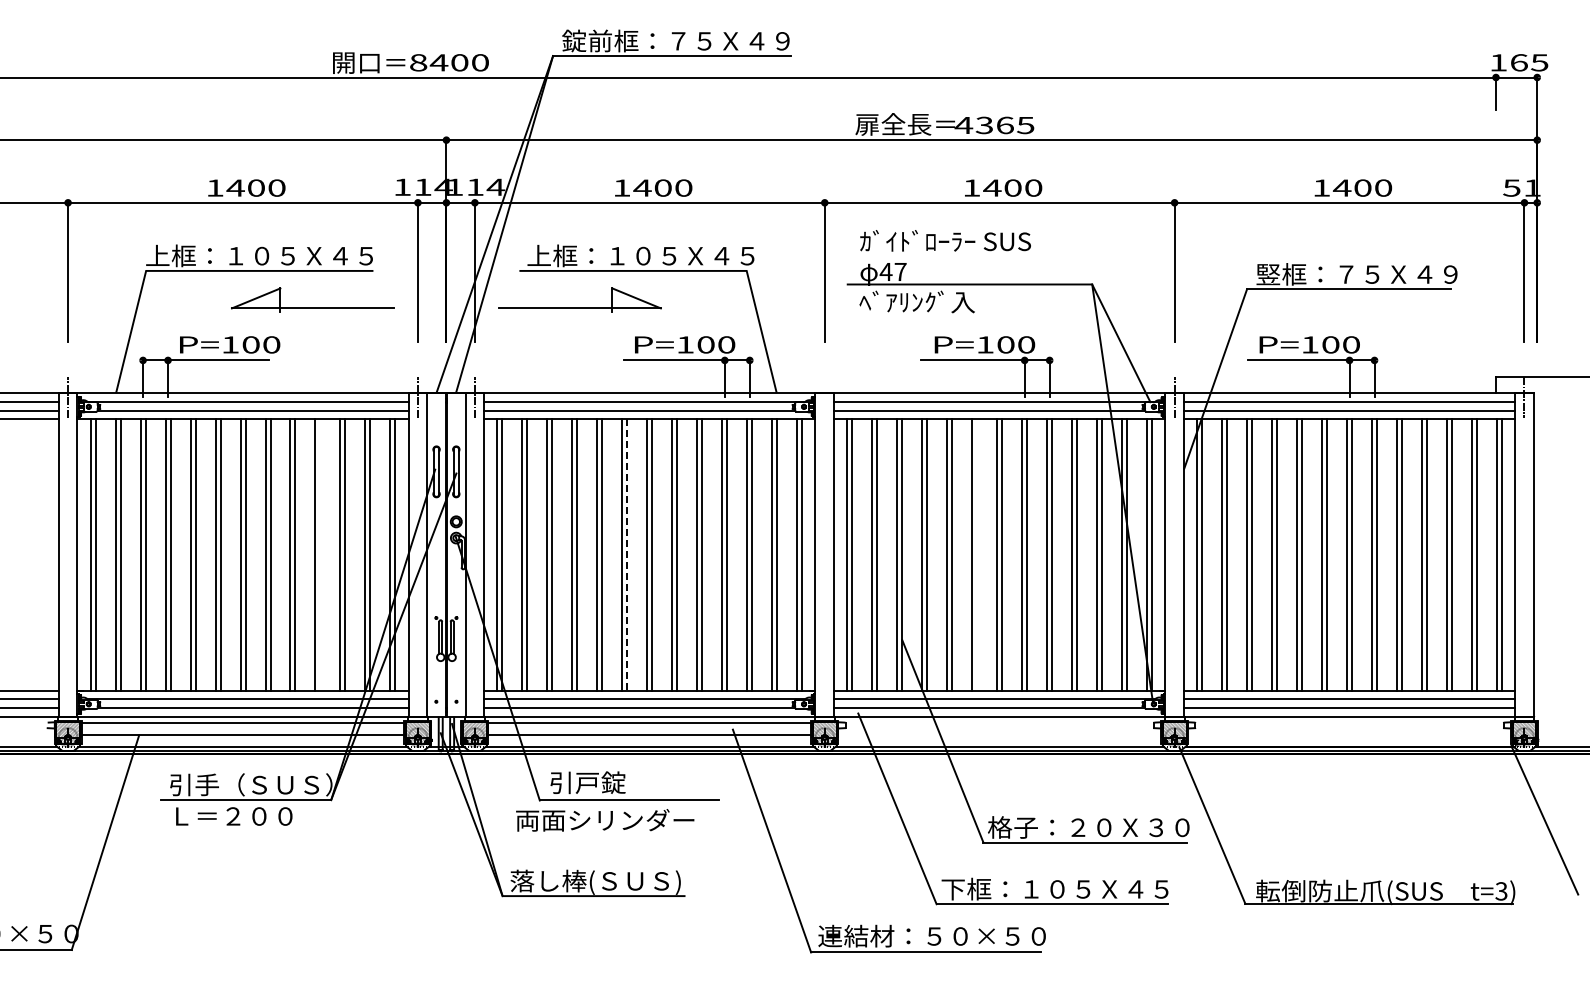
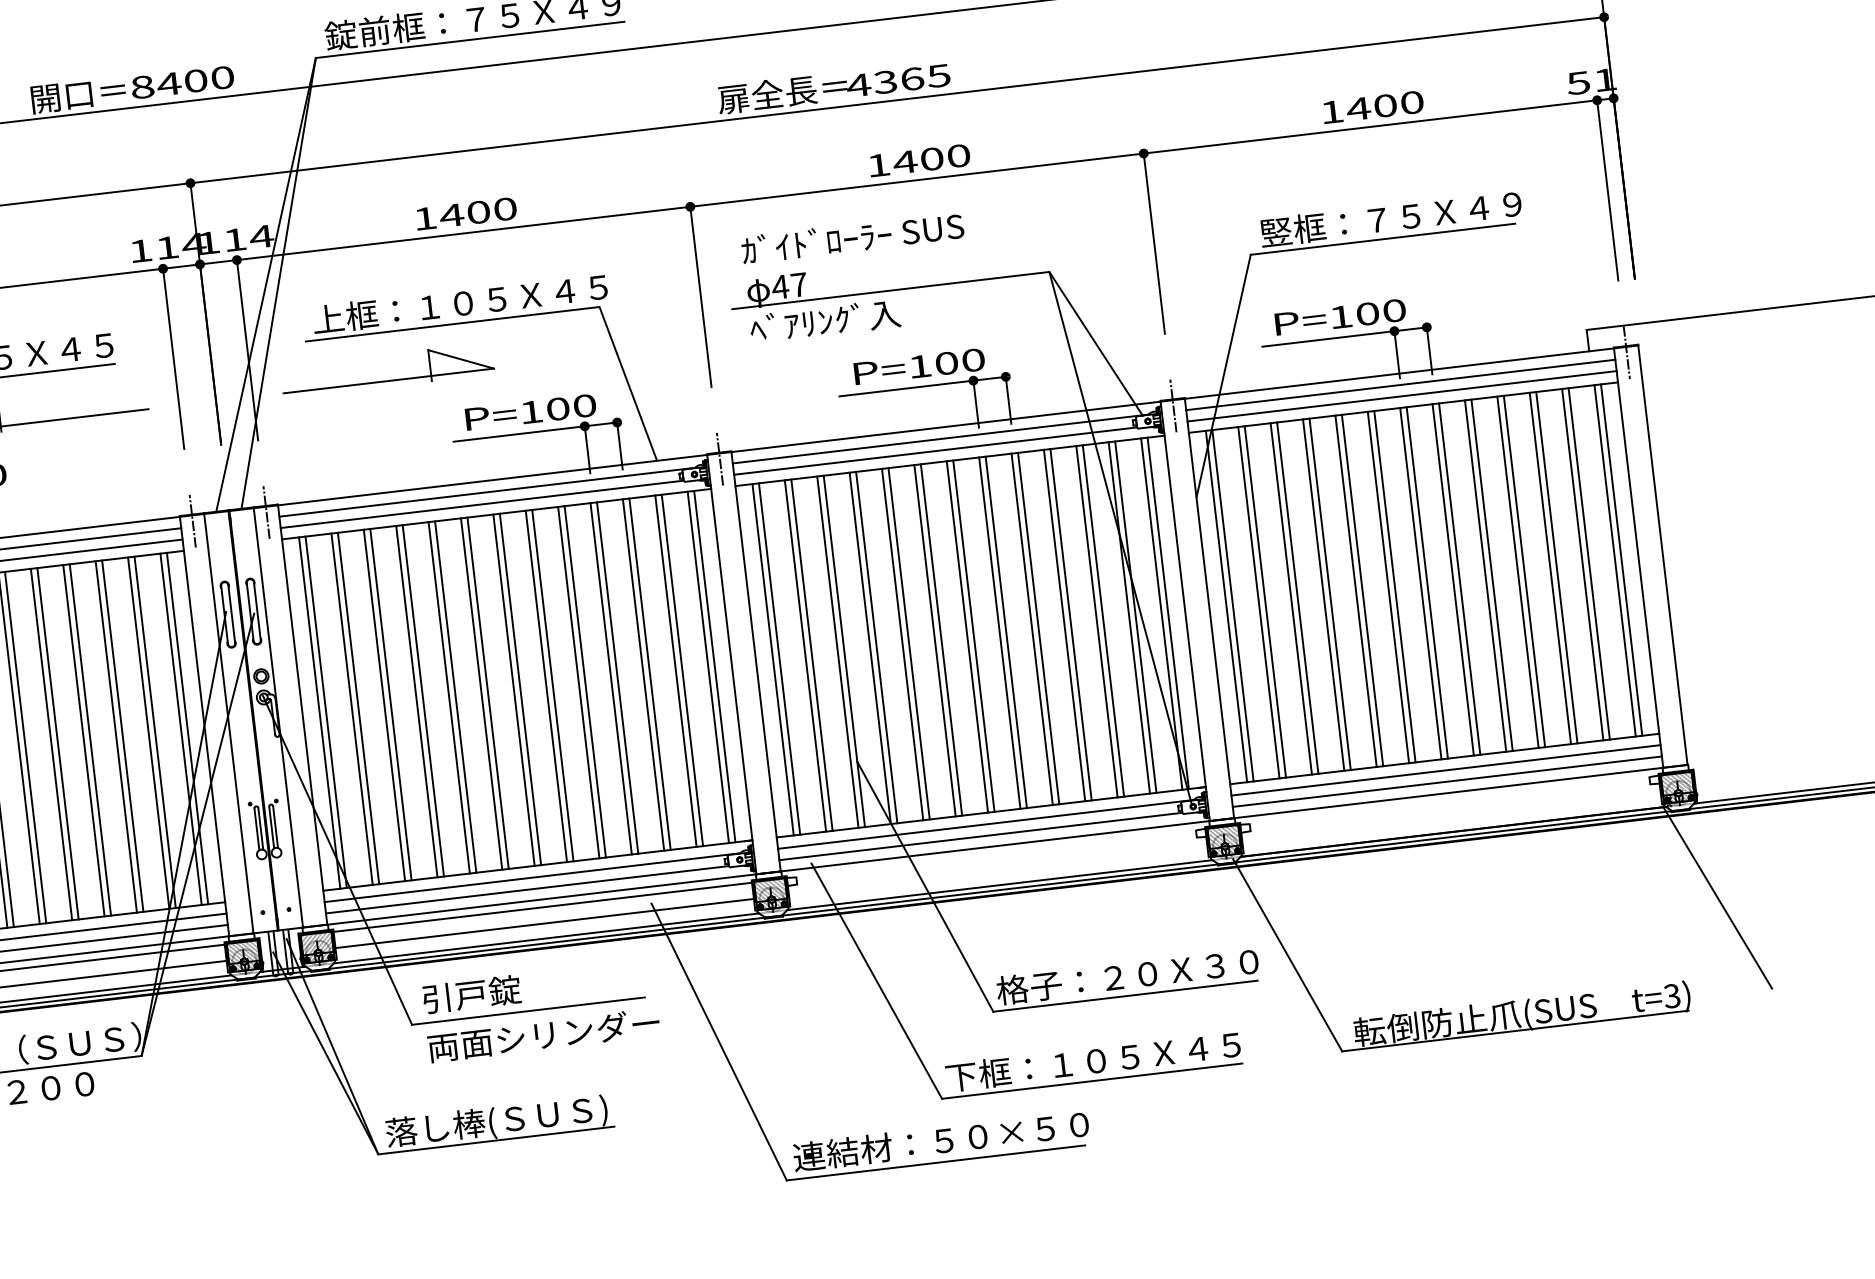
line: (824, 397) -> (719, 459), added
line: (320, 554) -> (90, 739), added
line: (627, 554) -> (488, 692), dashed -> solid
line: (977, 554) -> (941, 639), added
text: (605, 820) -> (544, 1035), moved

